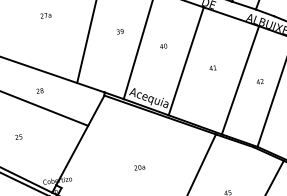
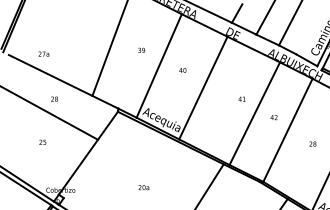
text: (45, 15) -> (43, 53), moved
text: (212, 67) -> (241, 98), moved
text: (18, 136) -> (42, 141), moved

